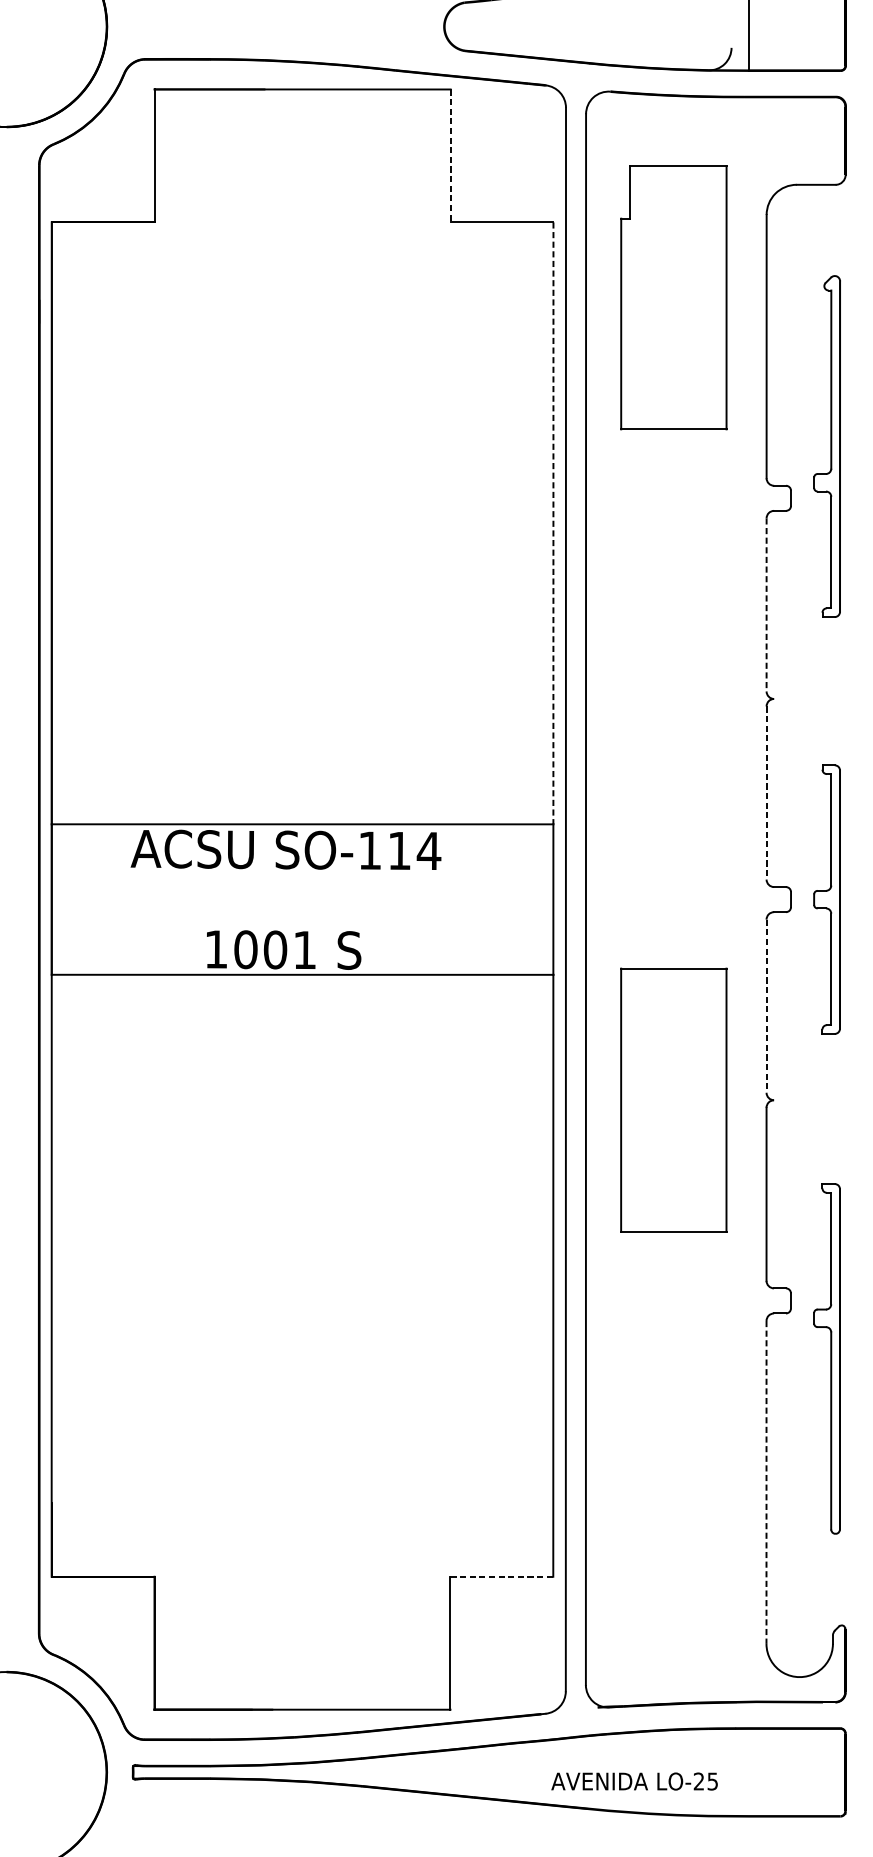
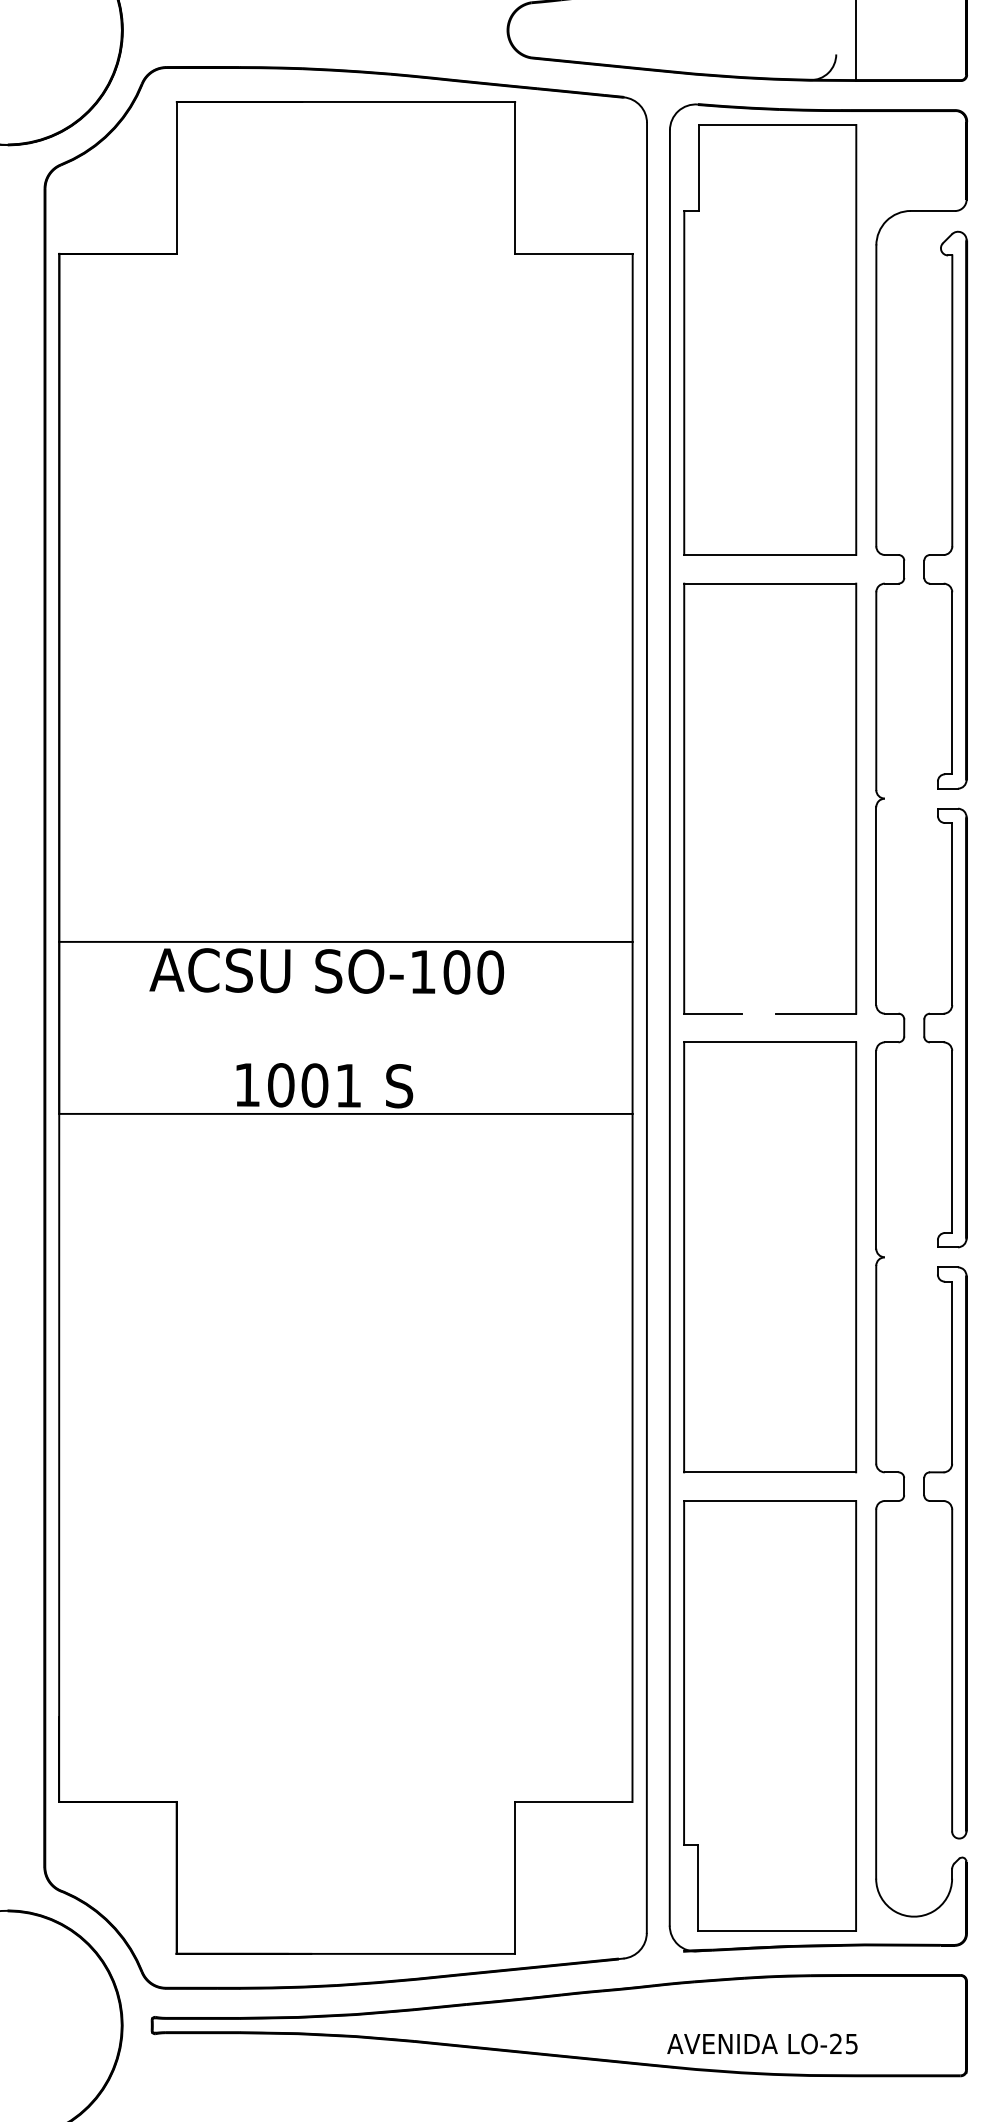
line: (450, 155) -> (515, 177), dashed -> solid
part: (674, 297) -> (770, 339), size x1.43
part: (827, 445) -> (945, 509), size x1.43
line: (553, 523) -> (632, 598), dashed -> solid
line: (766, 605) -> (876, 691), dashed -> solid
part: (599, 698) -> (685, 798), added
line: (766, 793) -> (876, 906), dashed -> solid
text: (414, 851) -> (473, 972), SO-114 -> SO-100
part: (827, 899) -> (945, 1027), size x1.43
line: (766, 1005) -> (876, 1149), dashed -> solid
part: (674, 1100) -> (770, 1257), size x1.43
part: (827, 1358) -> (945, 1552), size x1.43
line: (766, 1482) -> (876, 1694), dashed -> solid
part: (673, 1501) -> (769, 1715), added
line: (501, 1576) -> (573, 1801), dashed -> solid
text: (634, 1781) -> (762, 2043), moved

